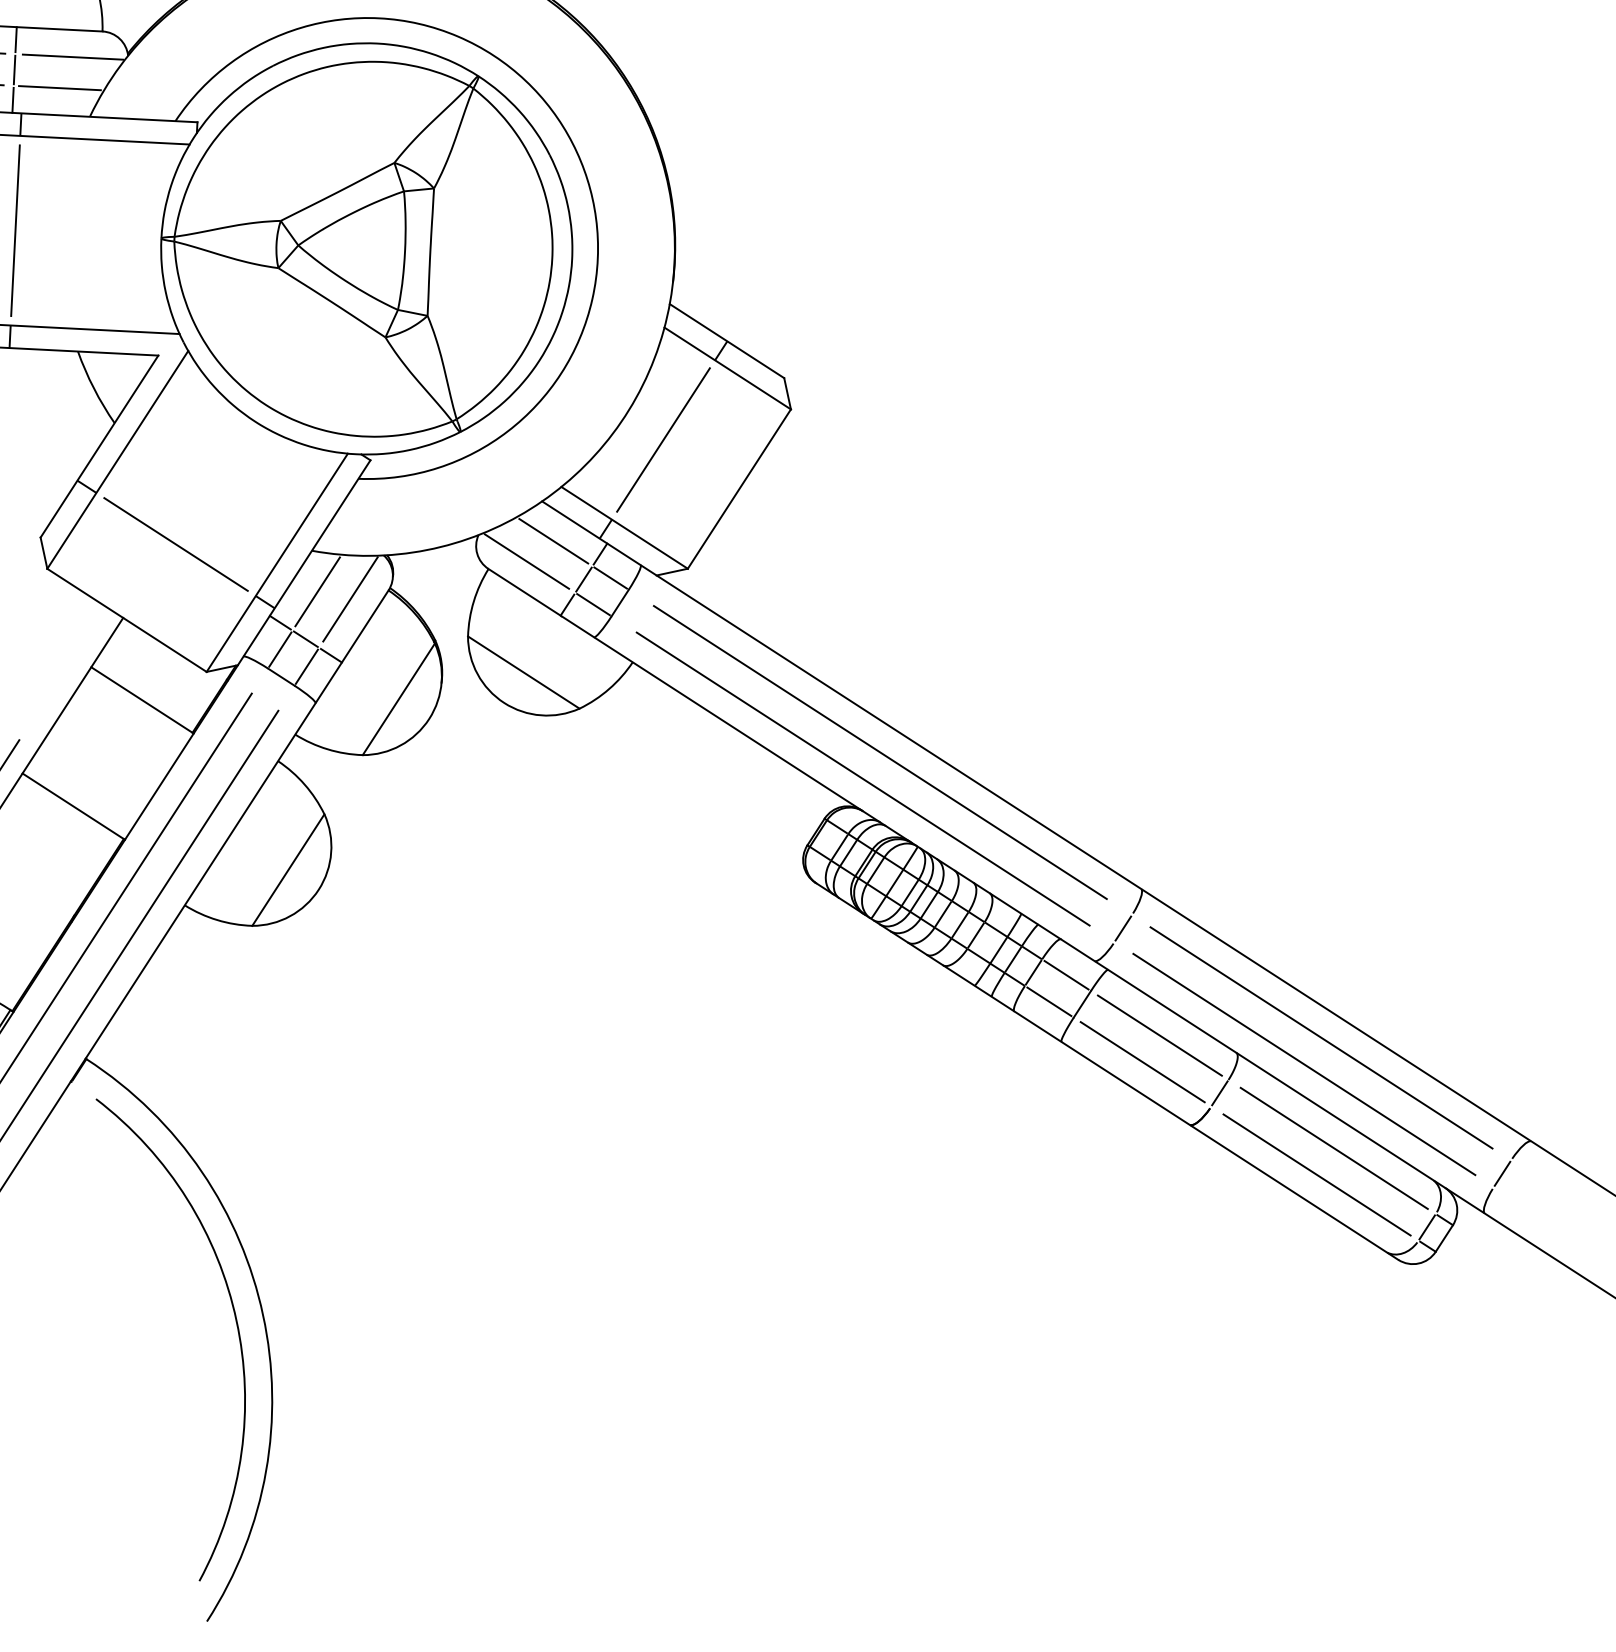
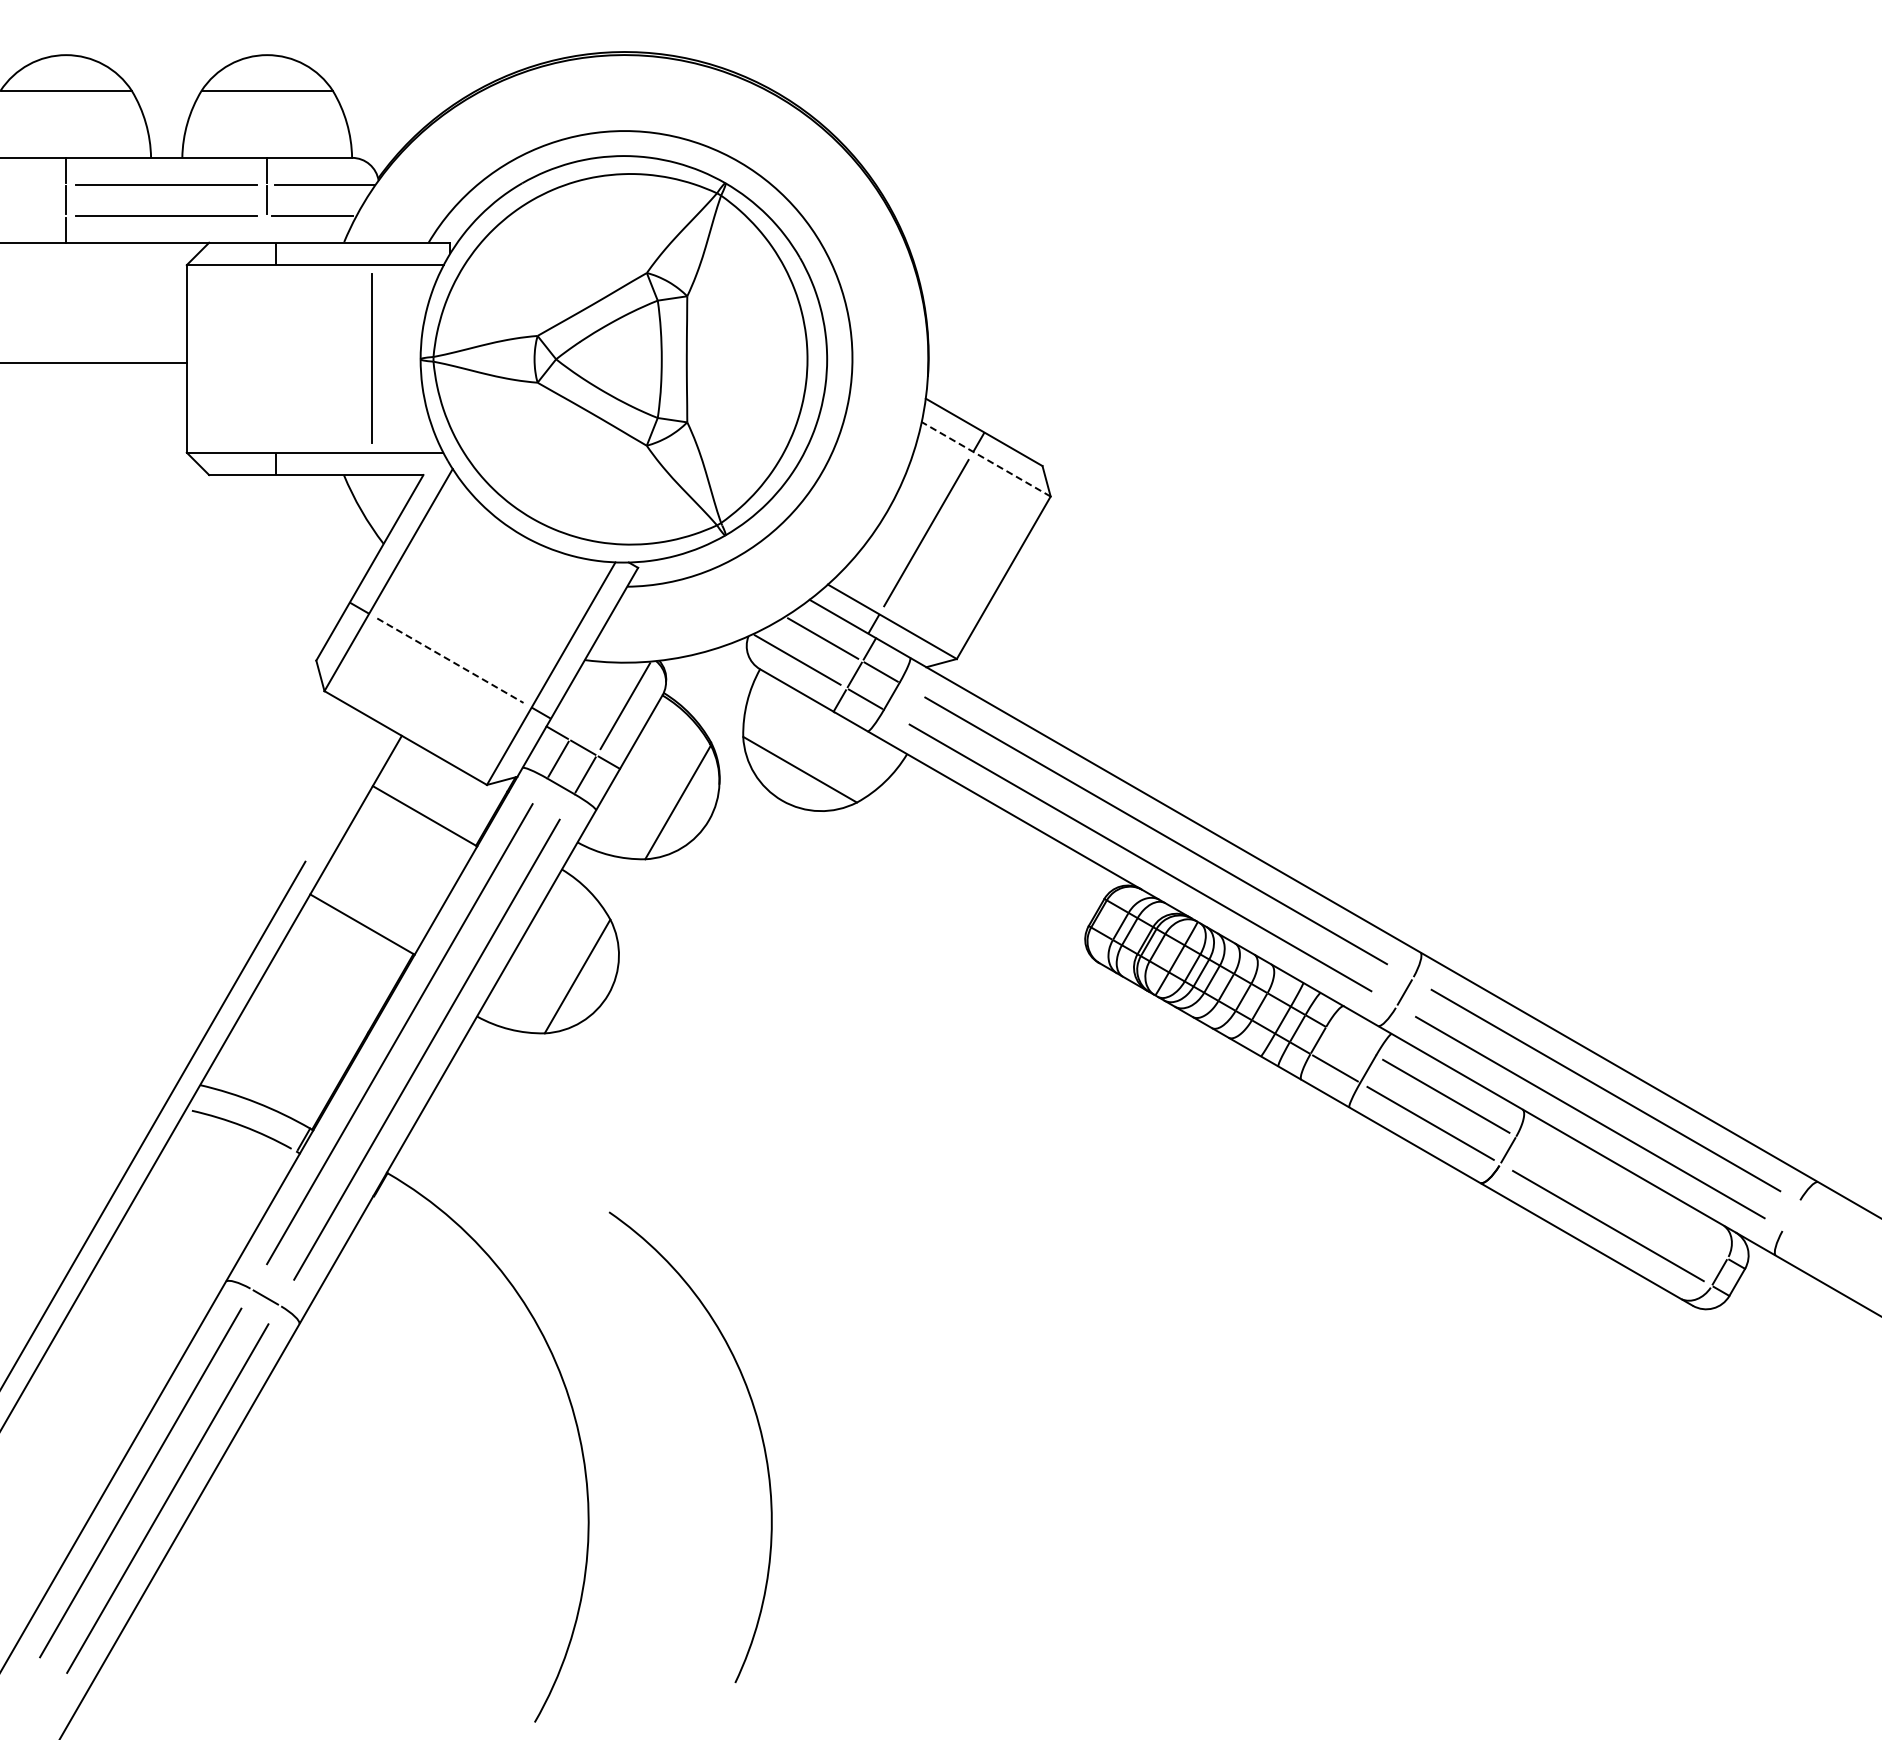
line: (13, 100) -> (267, 230), removed
line: (14, 230) -> (371, 358), moved
line: (726, 368) -> (985, 459), solid -> dashed
line: (176, 544) -> (450, 660), solid -> dashed
line: (317, 592) -> (592, 700), removed
line: (1065, 975) -> (1350, 1041), removed
line: (1333, 1147) -> (1623, 1198), removed
line: (1502, 1173) -> (1791, 1215), removed
arc: (235, 1324) -> (758, 1427), moved

